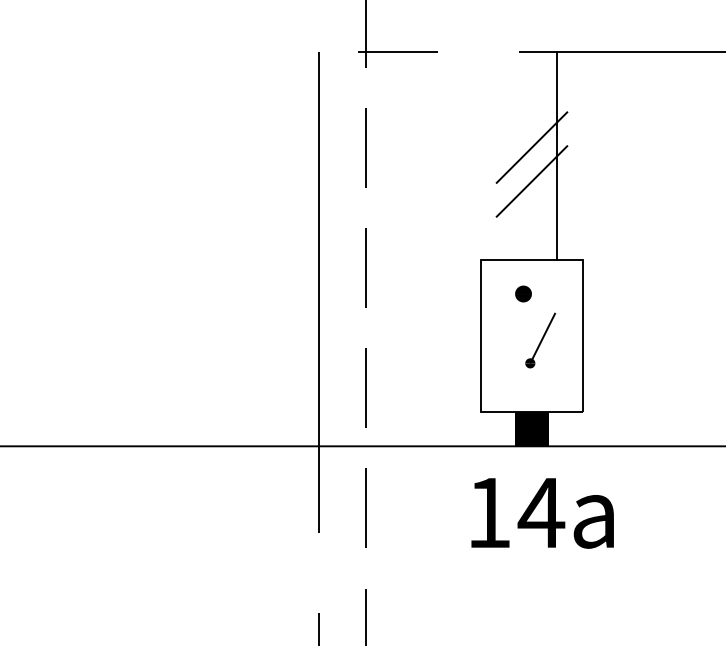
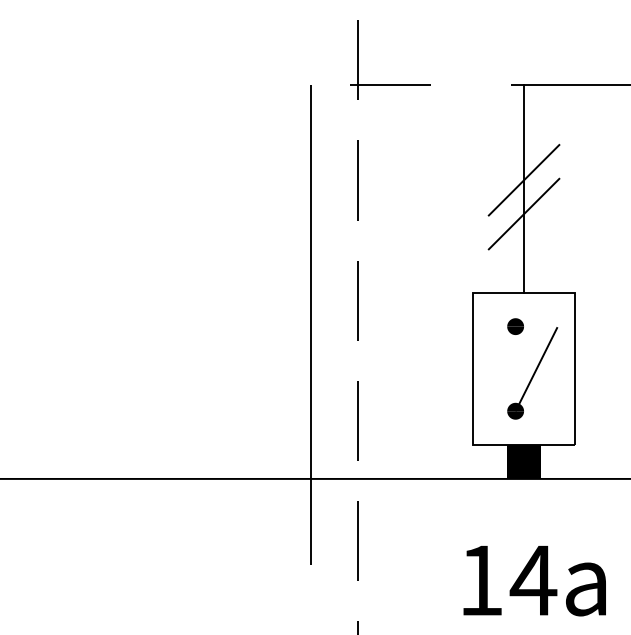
line: (557, 156) -> (524, 189), moved
part: (540, 340) -> (532, 373), size x1.67
text: (542, 513) -> (534, 581), moved

